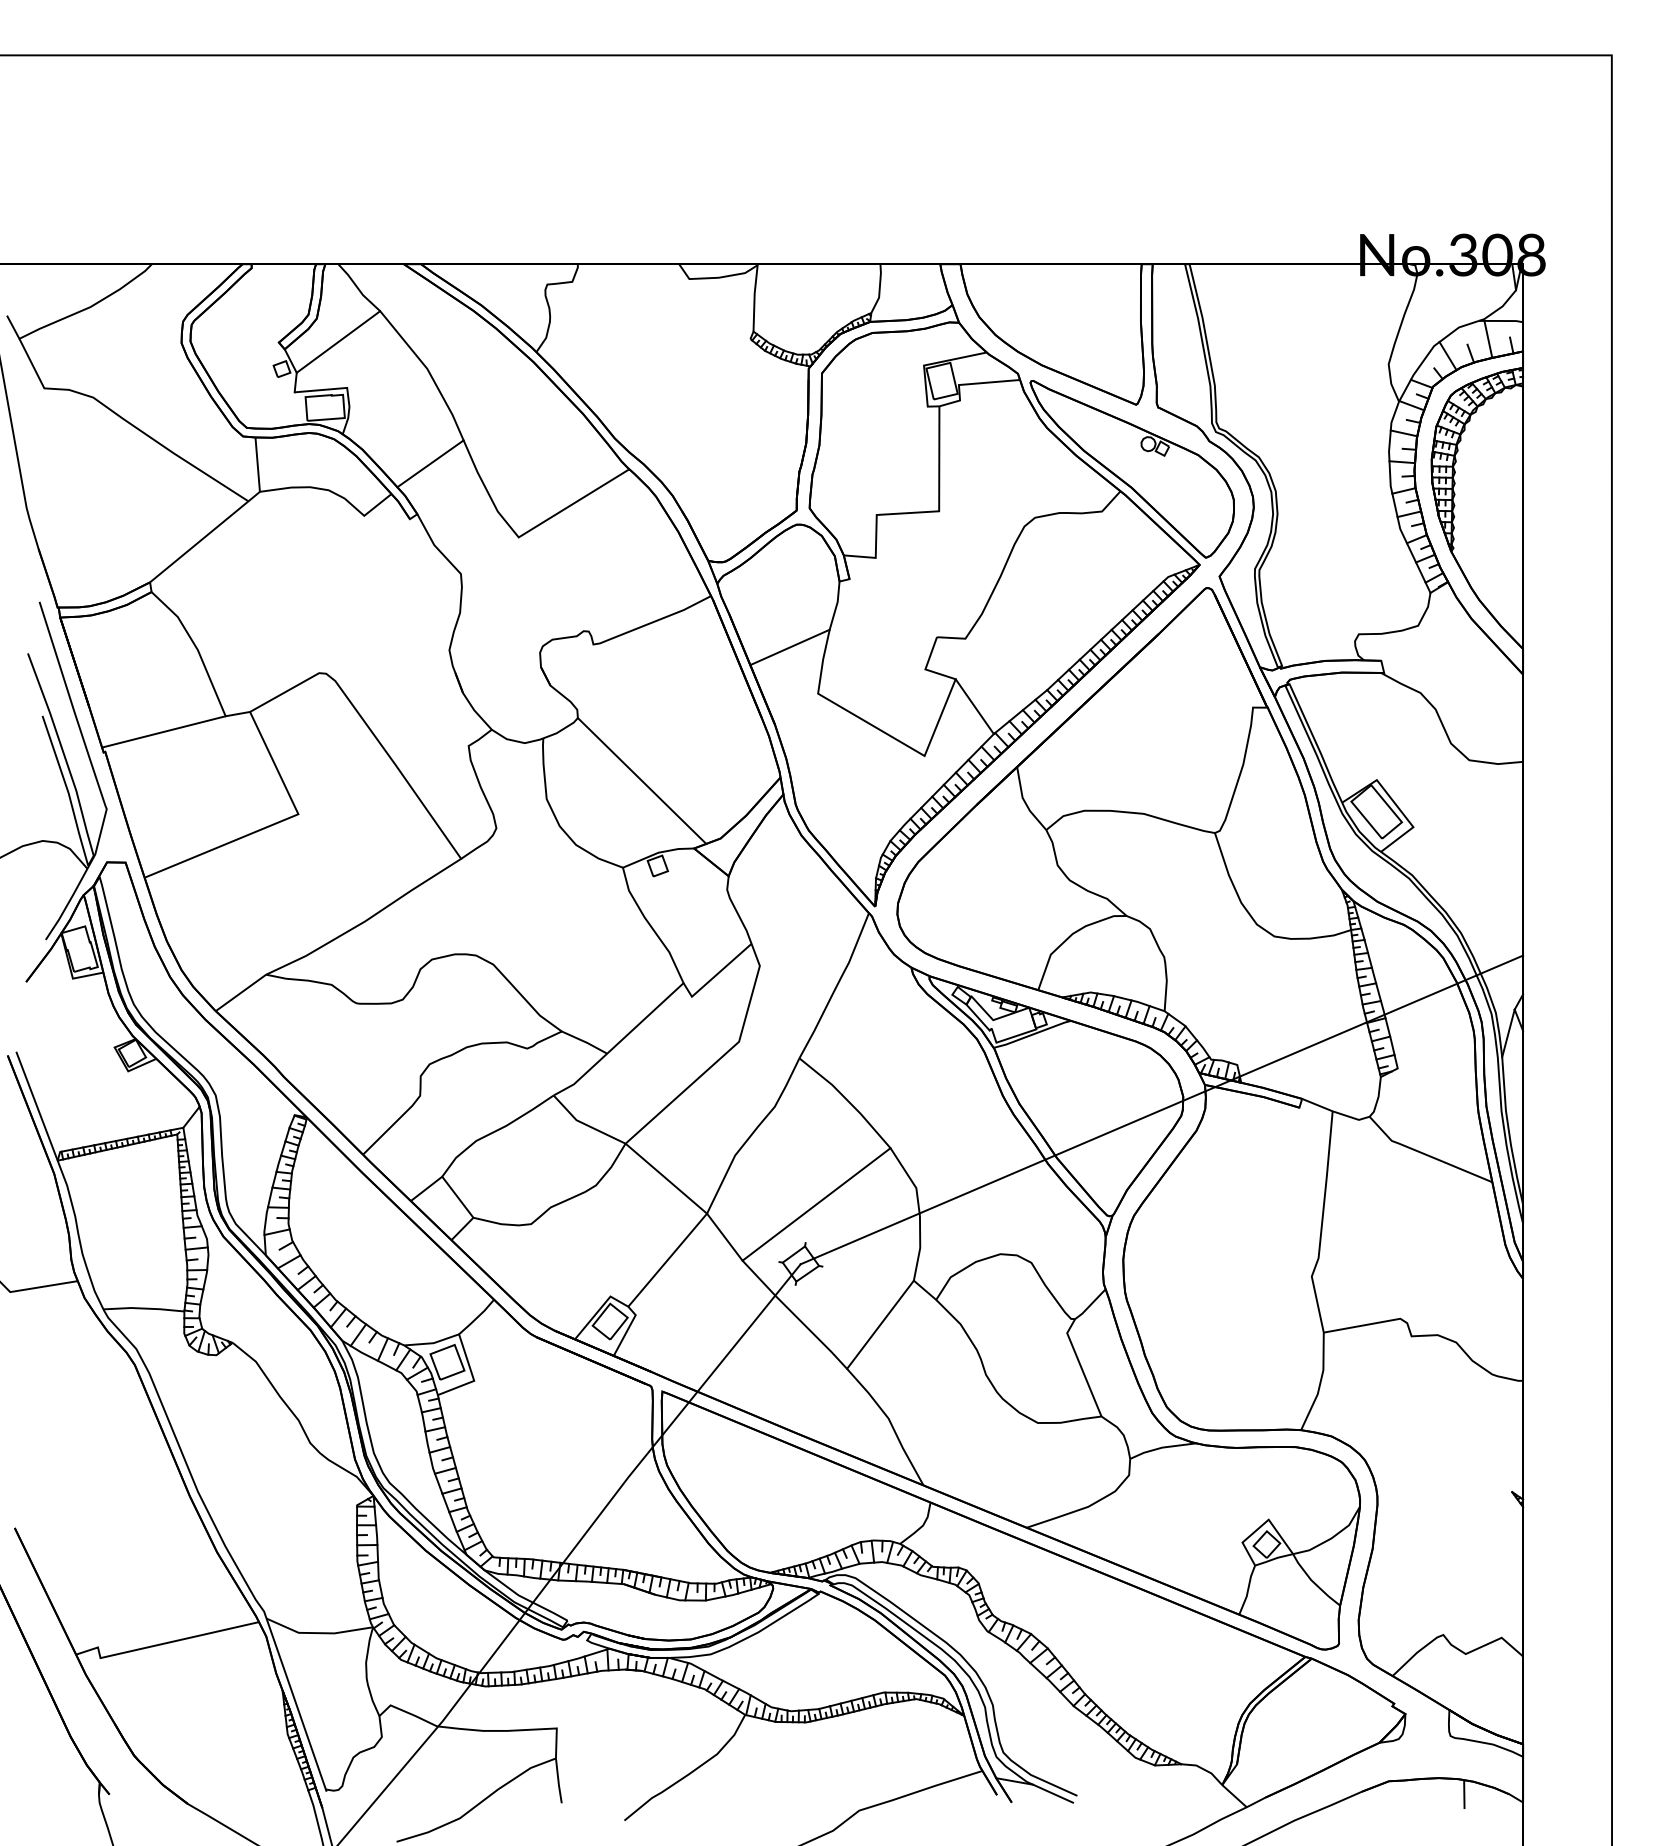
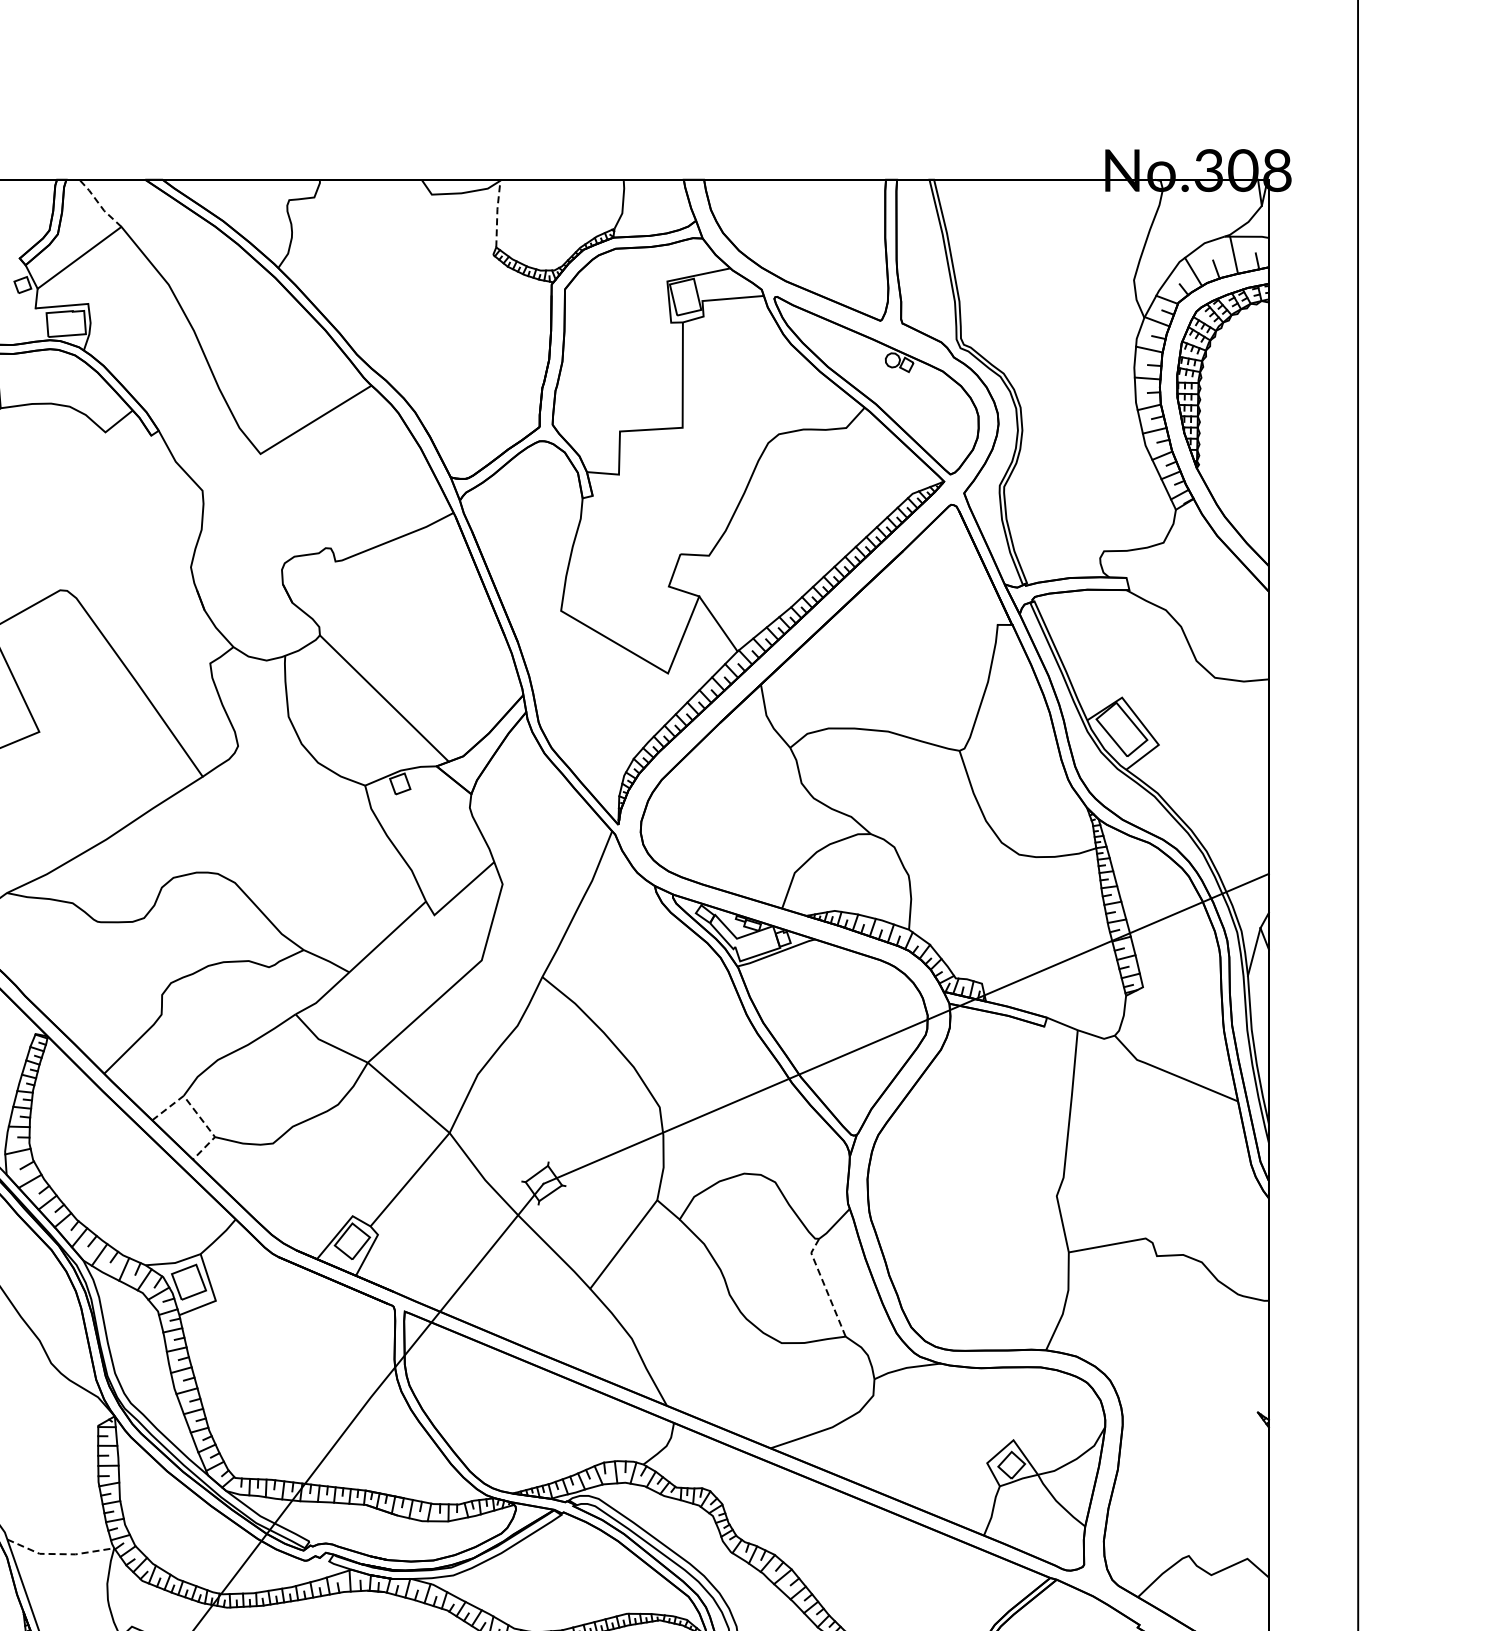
line: (357, 288) -> (98, 204), solid -> dashed
line: (754, 296) -> (497, 212), solid -> dashed
line: (430, 463) -> (171, 379), removed
line: (789, 647) -> (532, 564), removed
line: (455, 1194) -> (197, 1113), solid -> dashed
line: (816, 1204) -> (559, 1123), removed
line: (1080, 1366) -> (824, 1286), solid -> dashed
line: (318, 1633) -> (59, 1554), solid -> dashed

